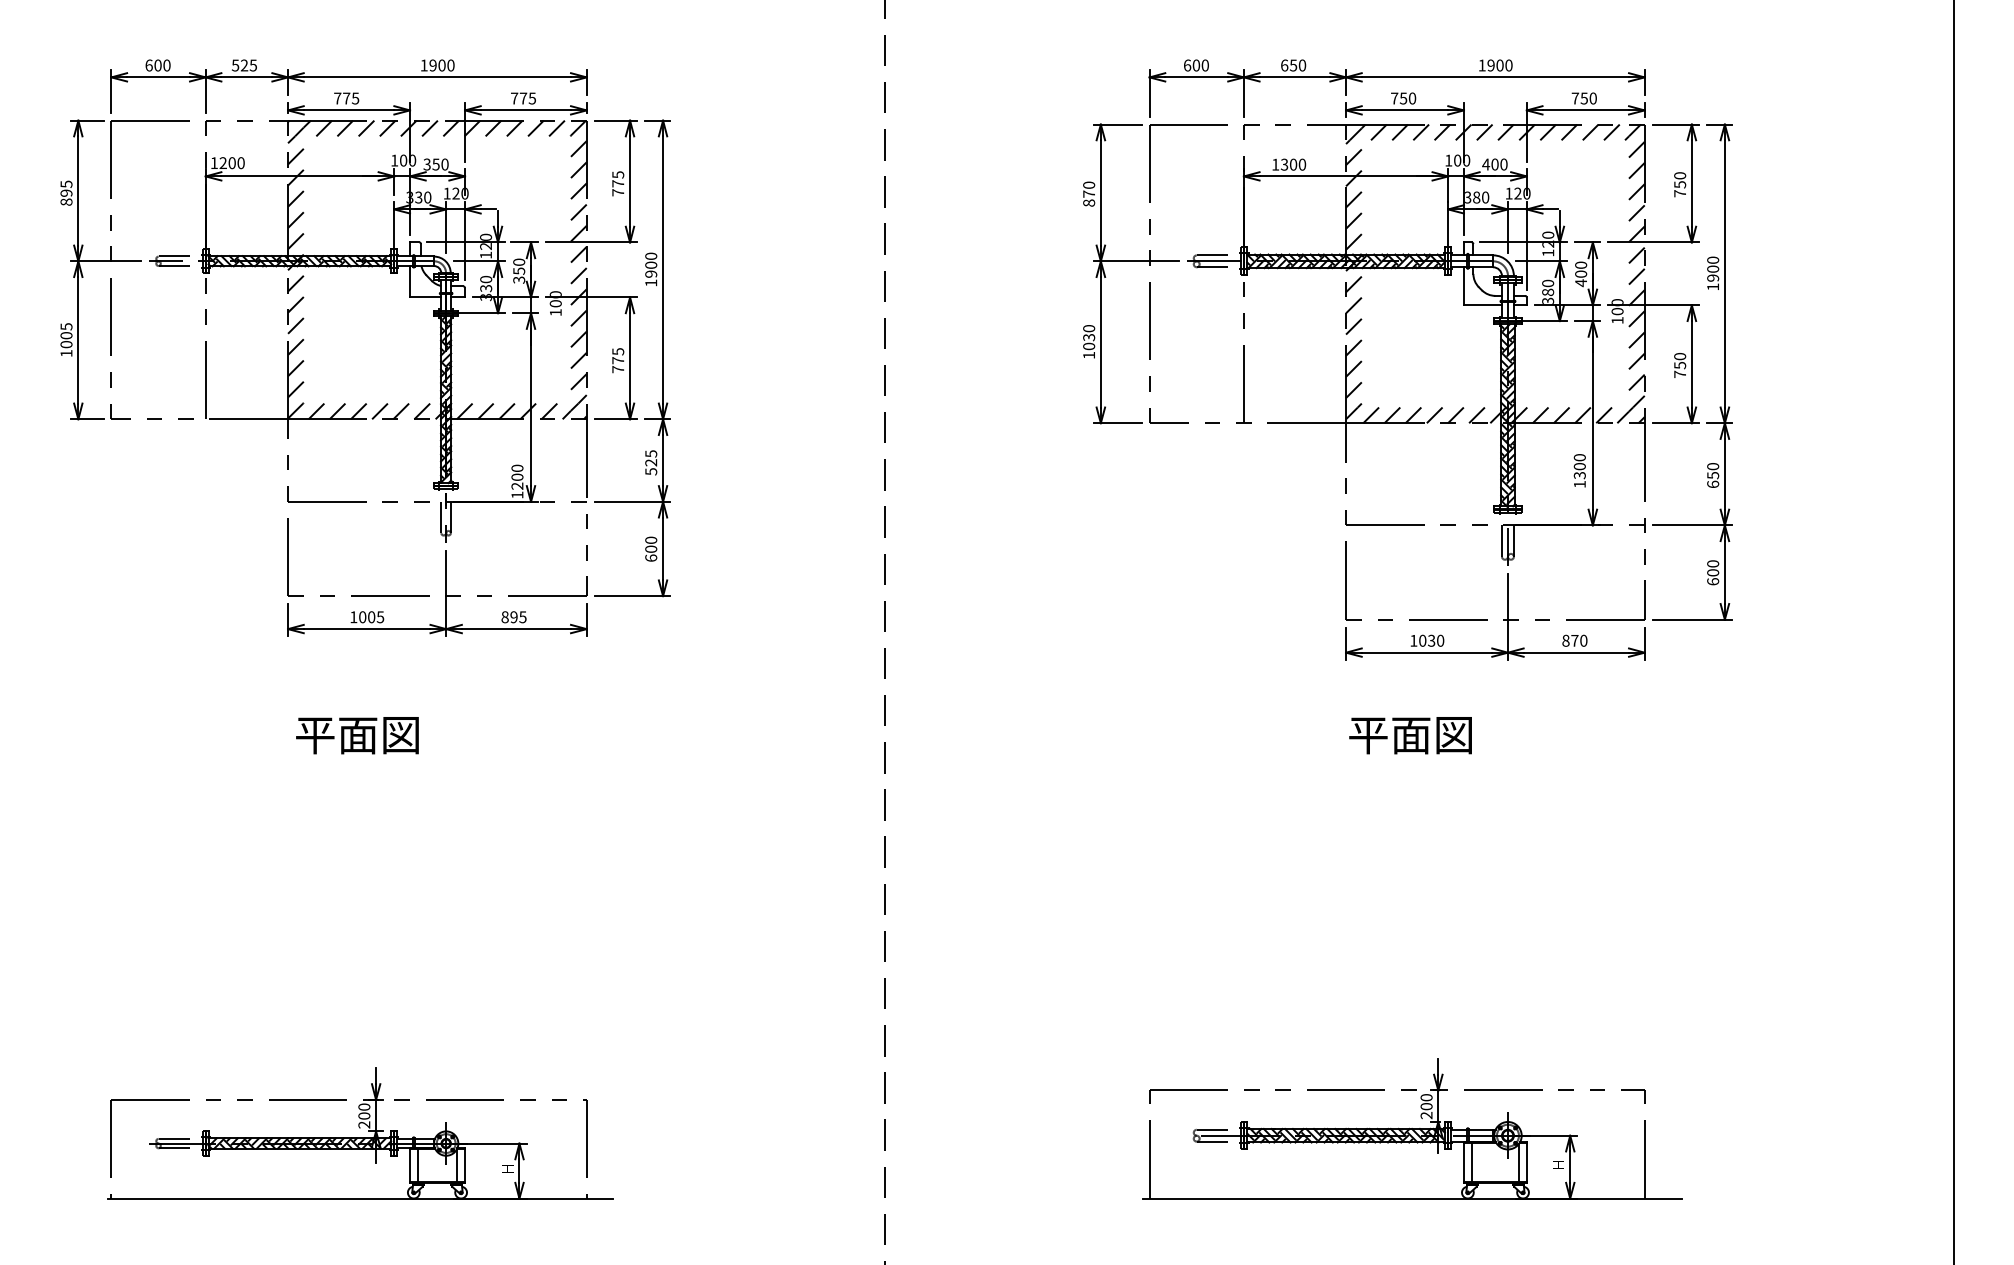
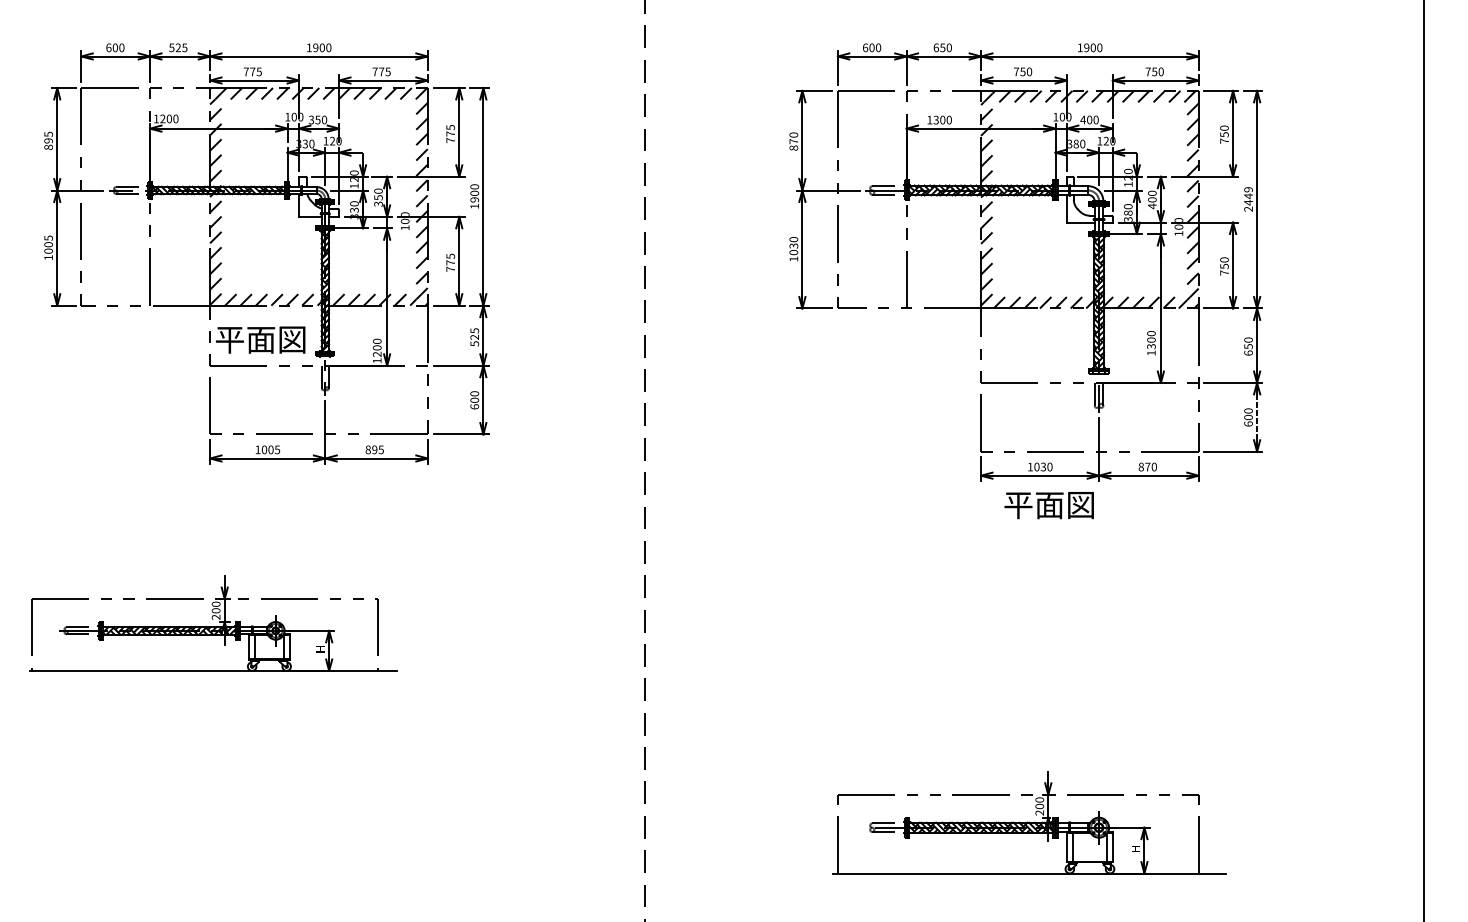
text: (1713, 273) -> (1248, 199), 1900 -> 2449
line: (1724, 573) -> (1256, 418), solid -> dashed
text: (357, 735) -> (260, 340), moved
text: (1410, 735) -> (1049, 505), moved
part: (360, 1133) -> (213, 623), moved

